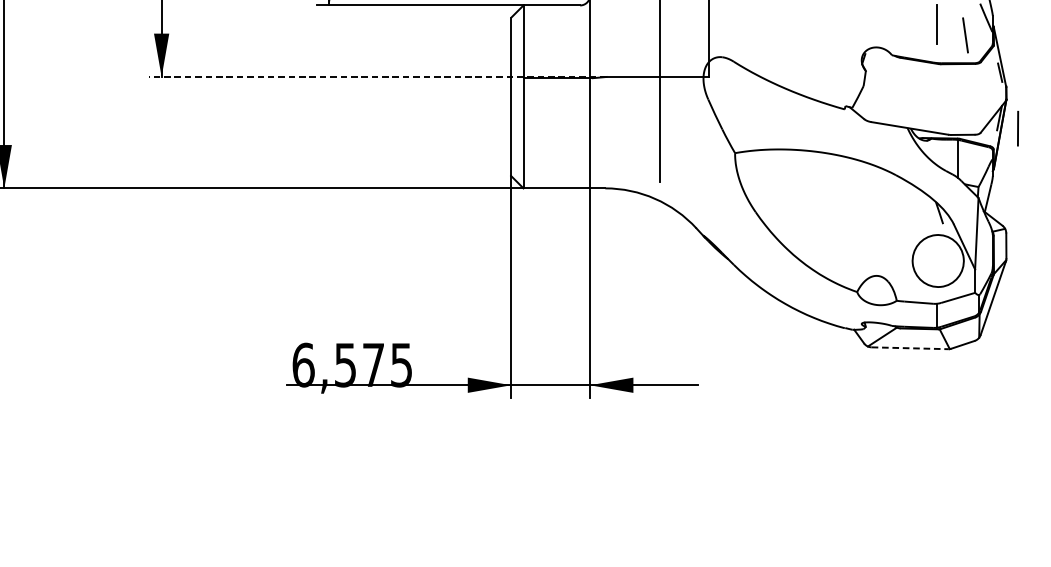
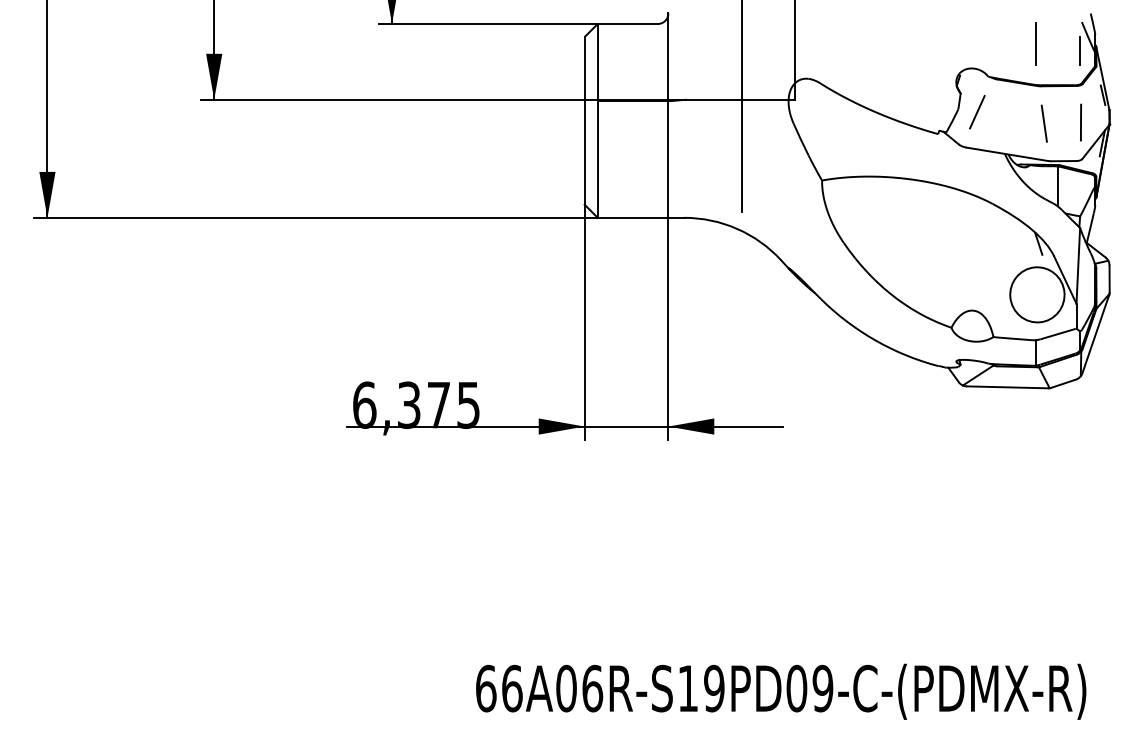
line: (978, 30) -> (1080, 50), added
line: (964, 35) -> (1043, 123), moved
line: (377, 76) -> (442, 99), dashed -> solid
line: (881, 88) -> (977, 112), added
line: (1017, 128) -> (1080, 122), moved
line: (910, 348) -> (1007, 387), dashed -> solid
text: (345, 364) -> (409, 404), 6,575 -> 6,375

